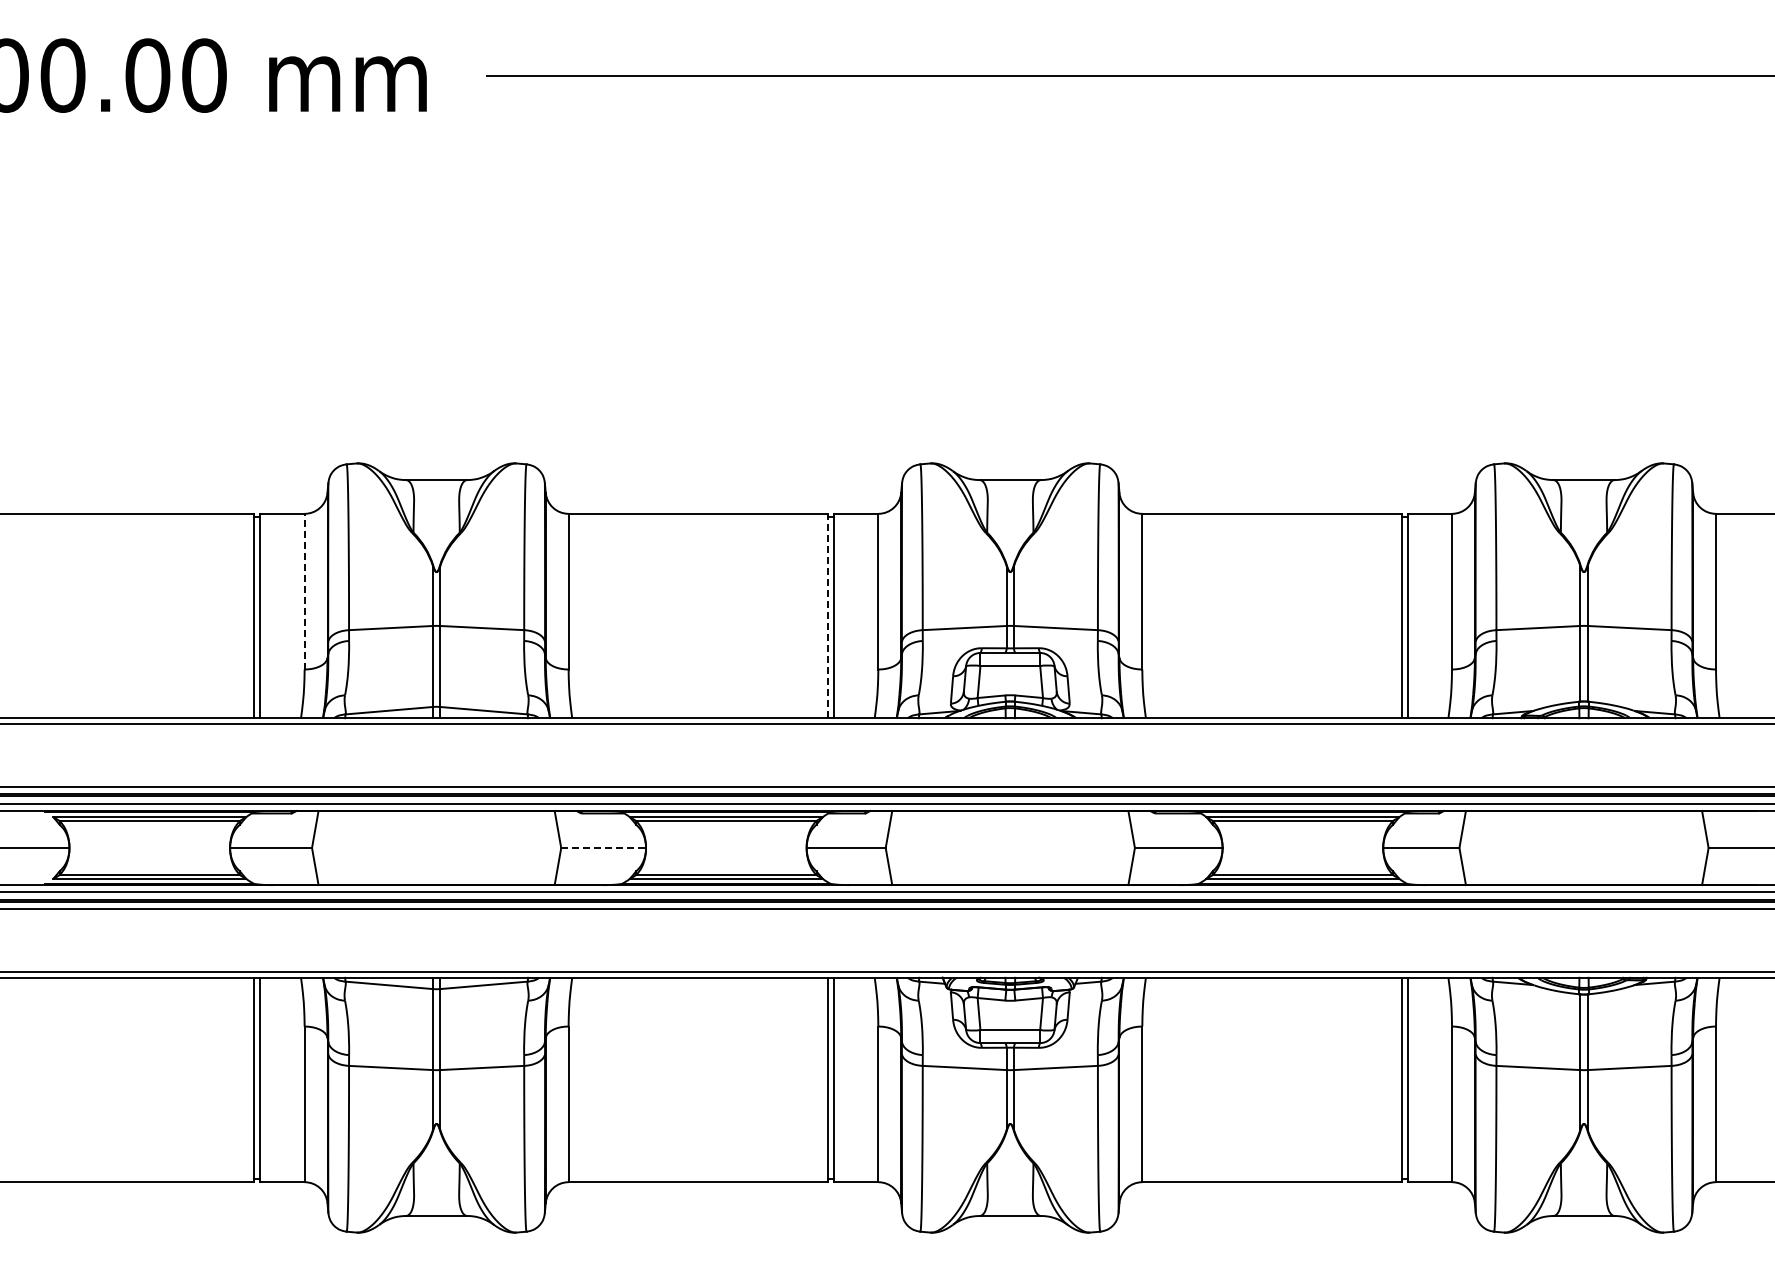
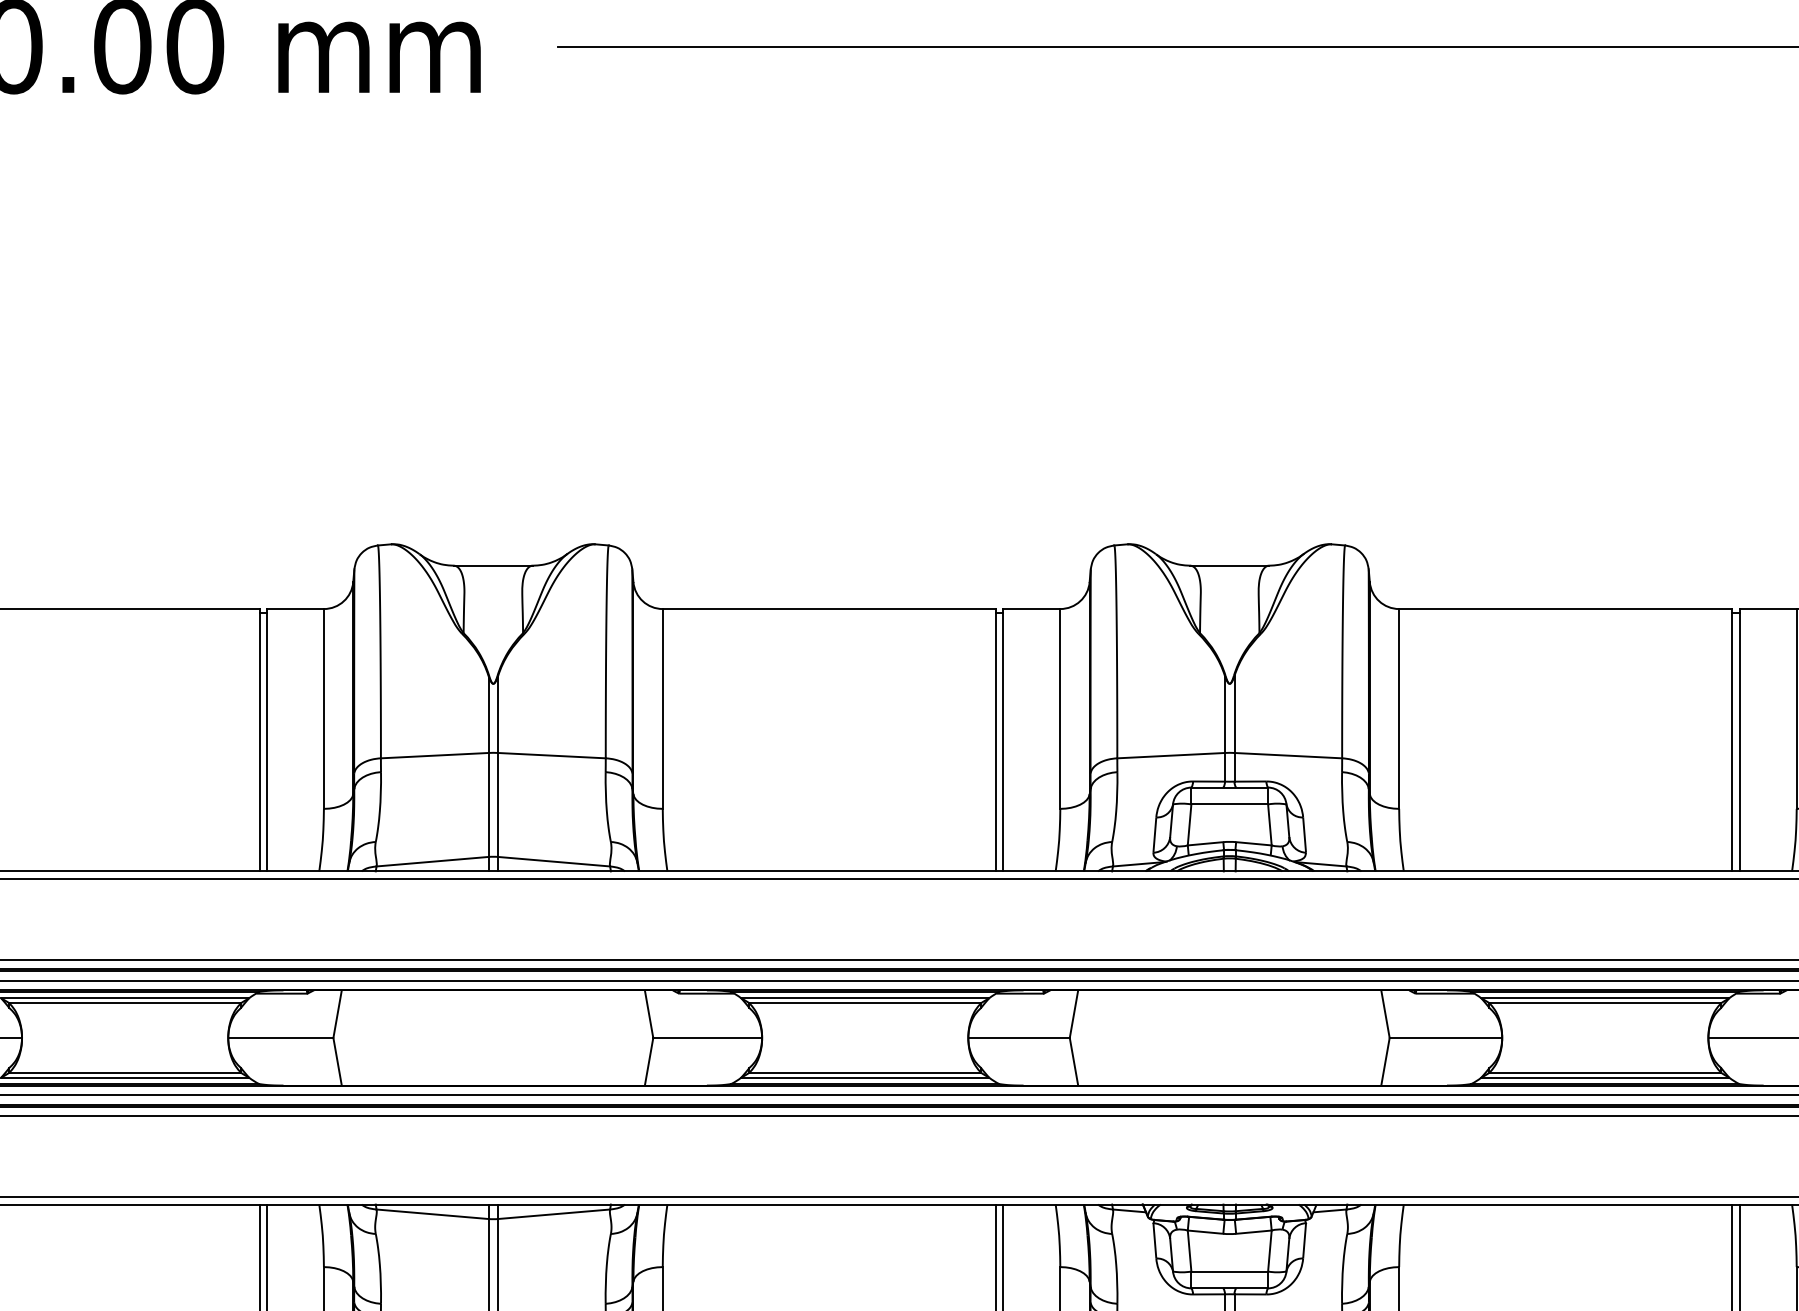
line: (304, 591) -> (323, 708), dashed -> solid
line: (828, 615) -> (996, 739), dashed -> solid
line: (604, 848) -> (708, 1038), dashed -> solid

